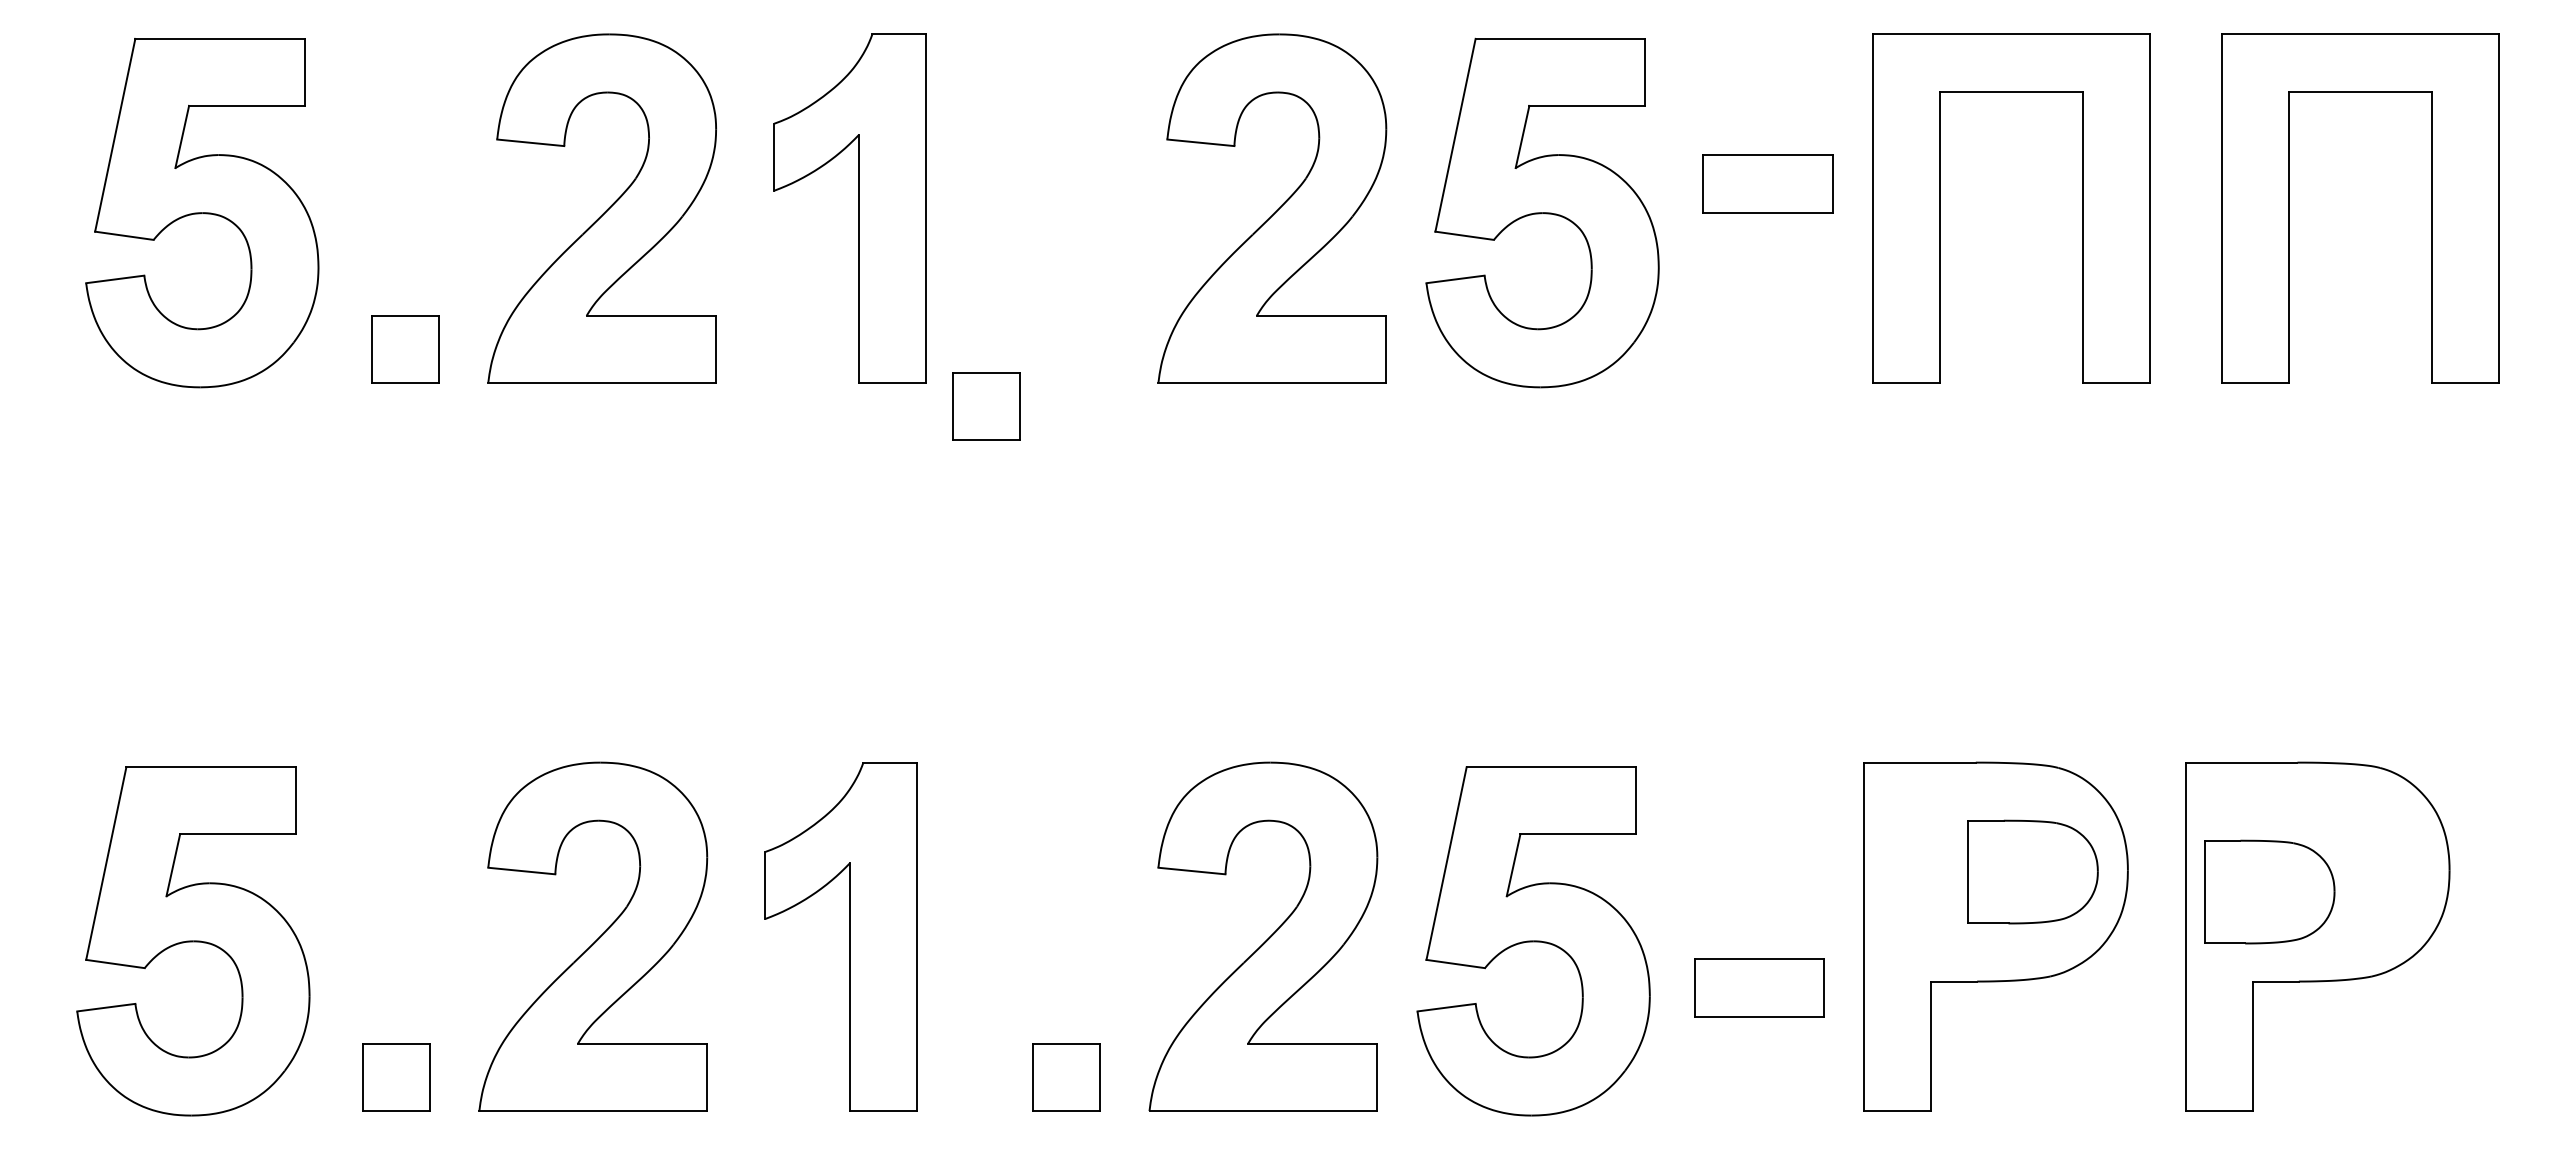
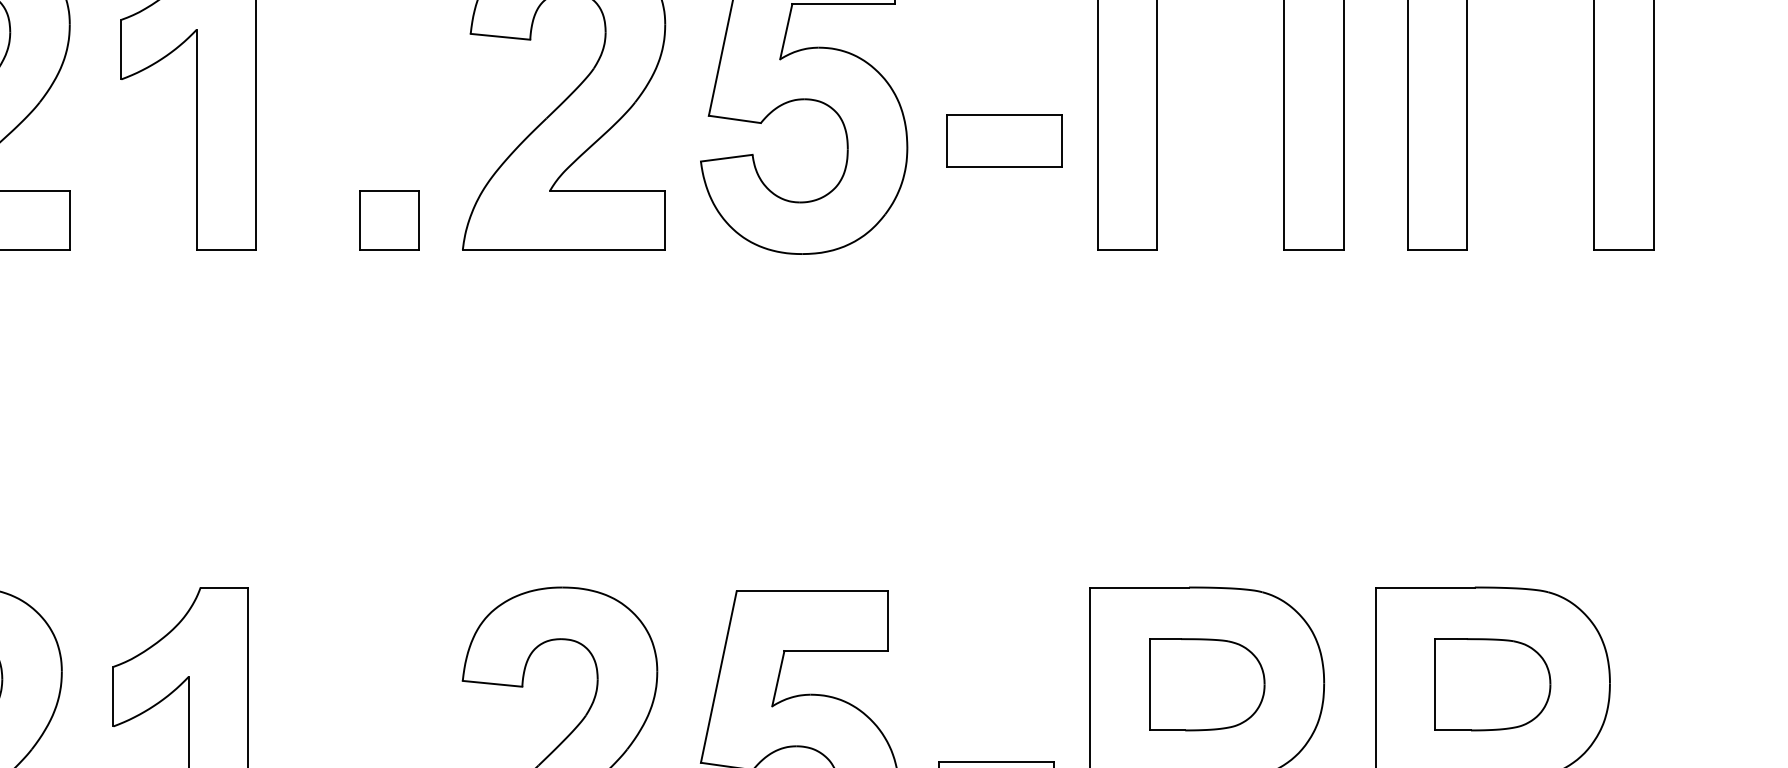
part: (1767, 183) -> (1003, 140), moved
part: (986, 406) -> (389, 220), moved
part: (2032, 871) -> (1206, 684), moved
part: (2269, 891) -> (1492, 684), moved

